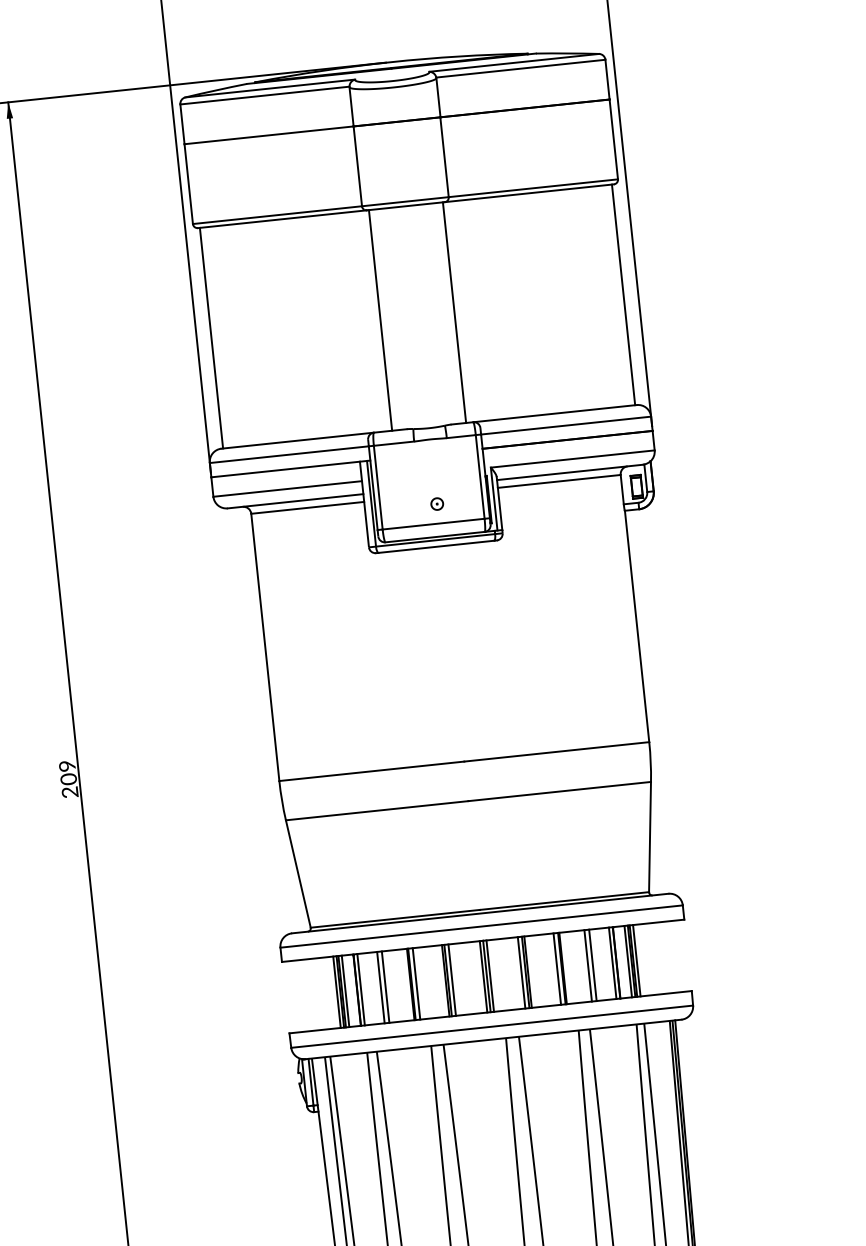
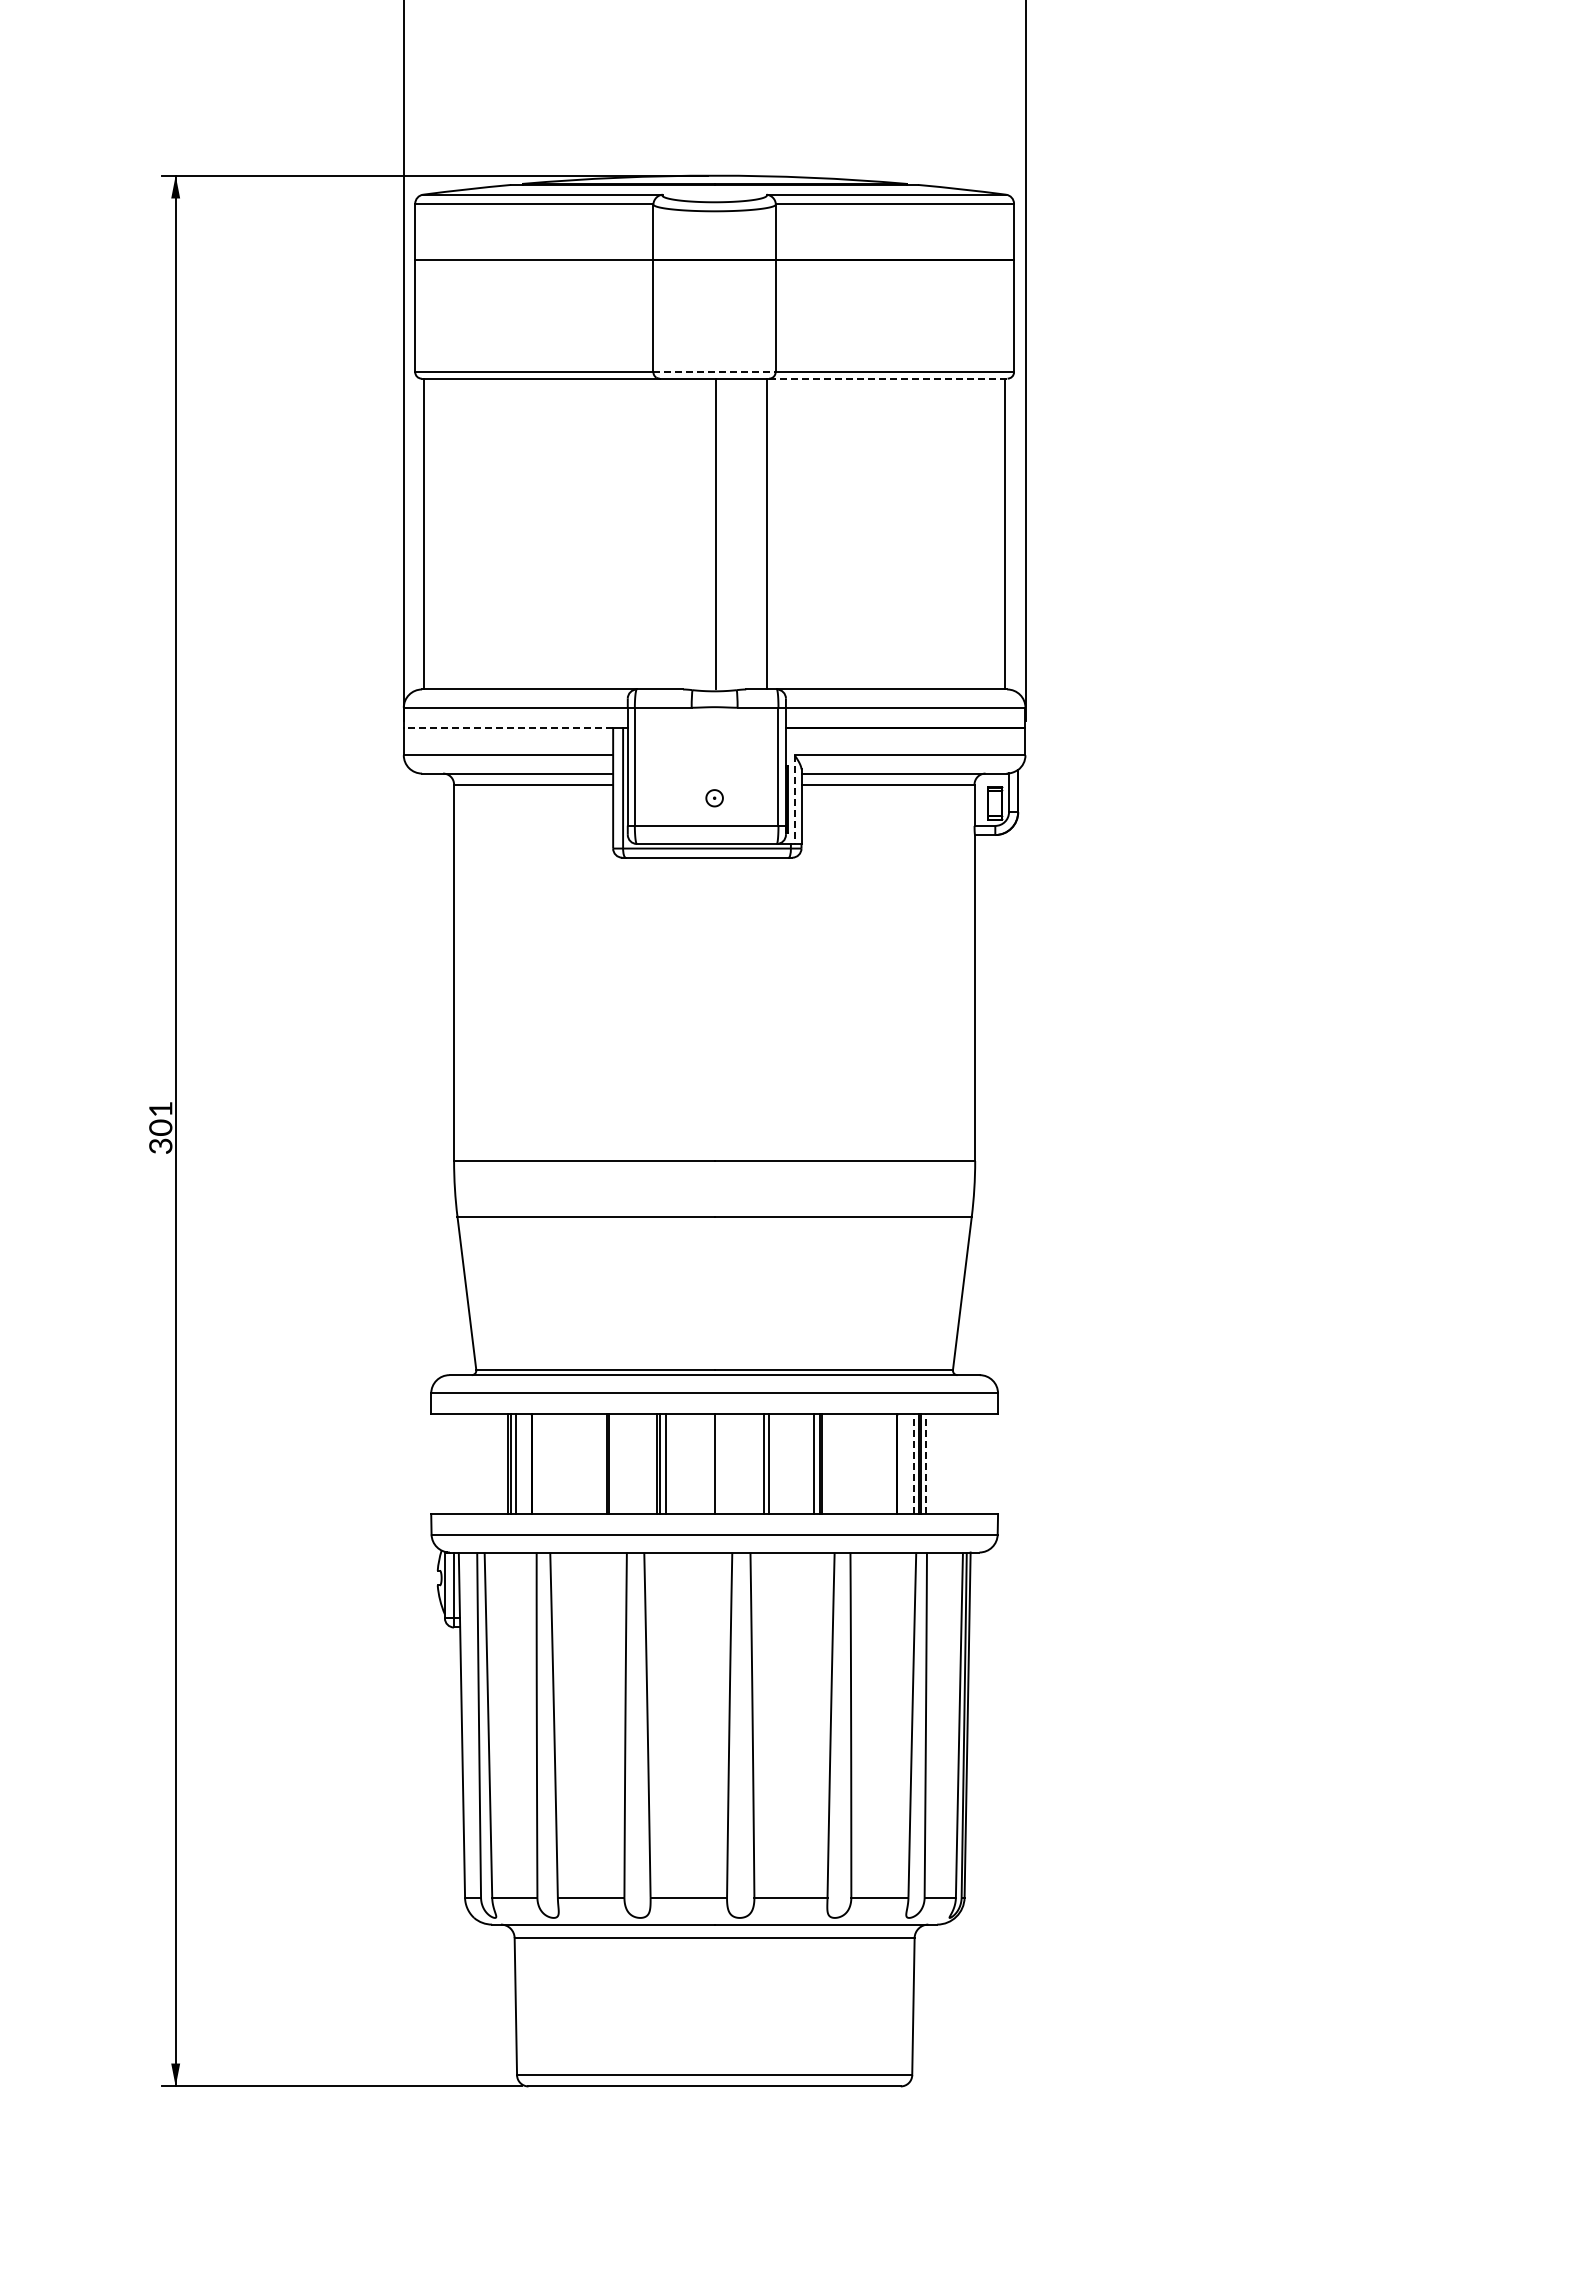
line: (529, 193) -> (888, 378), solid -> dashed
line: (406, 201) -> (715, 372), solid -> dashed
line: (380, 320) -> (715, 533), moved
line: (285, 469) -> (508, 727), solid -> dashed
line: (494, 499) -> (794, 800), solid -> dashed
text: (68, 779) -> (160, 1127), 209 -> 301
line: (636, 960) -> (925, 1463), solid -> dashed
line: (628, 961) -> (913, 1463), solid -> dashed
line: (612, 963) -> (891, 1463), removed
line: (588, 965) -> (857, 1463), removed
line: (592, 965) -> (863, 1463), removed
line: (527, 971) -> (772, 1463), removed
line: (490, 975) -> (719, 1463), removed
line: (483, 976) -> (709, 1463), removed
line: (416, 983) -> (615, 1463), removed
line: (385, 986) -> (571, 1463), removed
line: (381, 987) -> (565, 1463), removed
line: (361, 989) -> (537, 1463), removed
line: (337, 992) -> (503, 1463), removed

